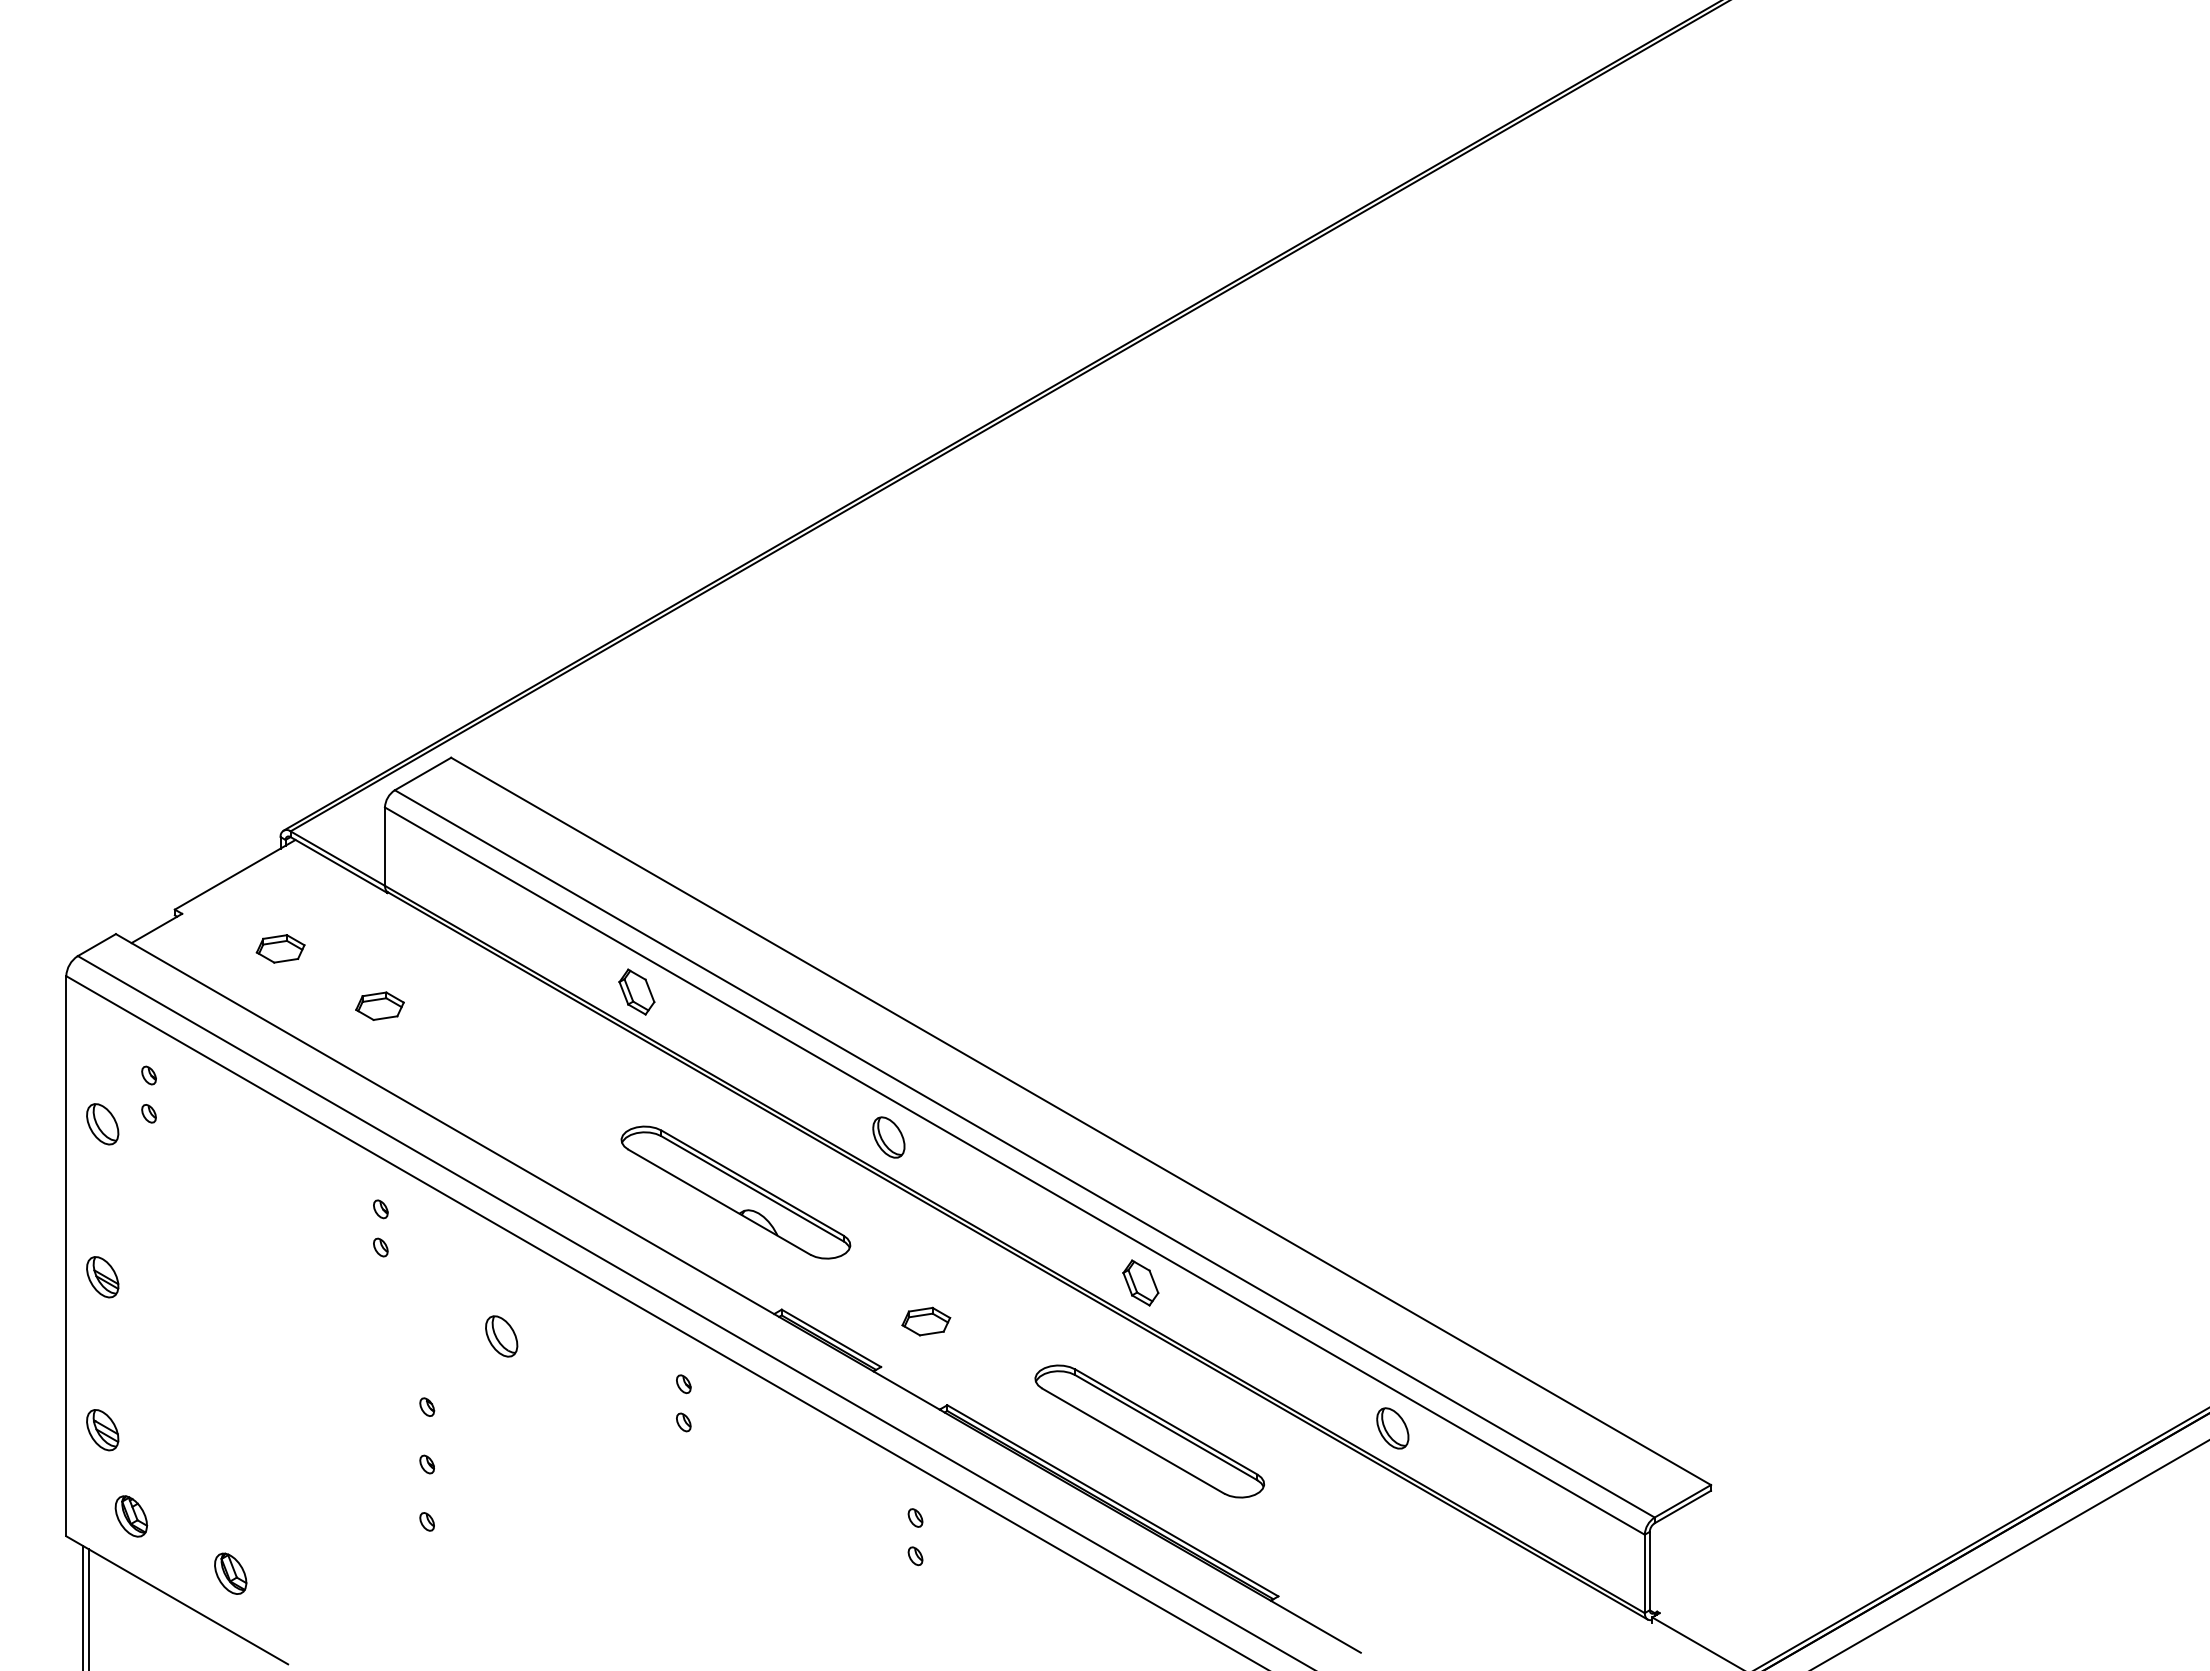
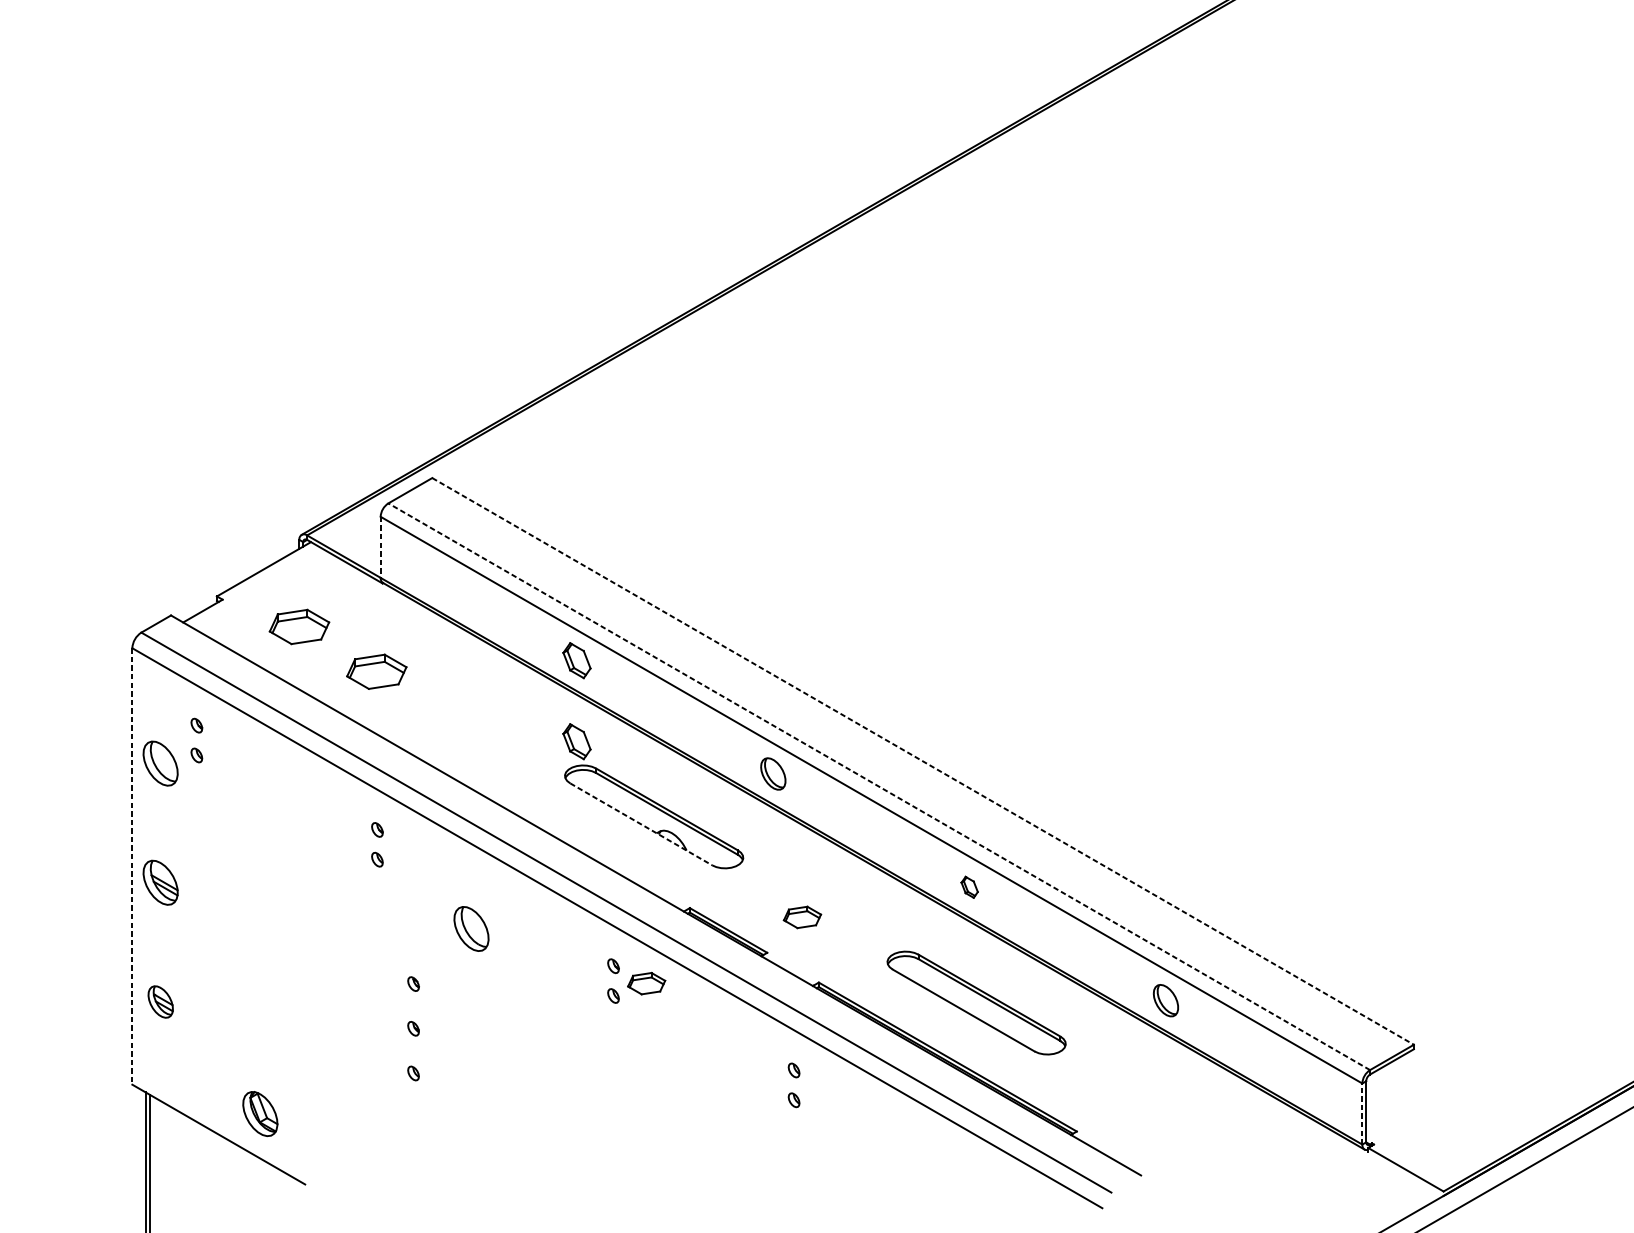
line: (384, 847) -> (380, 548), solid -> dashed
part: (280, 948) -> (299, 626), size x1.6
part: (379, 1005) -> (376, 671), size x1.6
part: (636, 1095) -> (576, 741), added
line: (1081, 1121) -> (923, 761), solid -> dashed
part: (102, 1124) -> (160, 763), size x1.4
line: (1024, 1153) -> (878, 786), solid -> dashed
line: (719, 1202) -> (641, 824), solid -> dashed
line: (66, 1256) -> (132, 866), solid -> dashed
part: (102, 1277) -> (160, 883), size x1.4
part: (1140, 1282) -> (969, 886), size x0.6
part: (501, 1336) -> (471, 929), size x1.4
part: (726, 1406) -> (646, 983), added
part: (131, 1516) -> (183, 1069), removed
part: (230, 1573) -> (260, 1113), size x1.4
line: (1644, 1573) -> (1362, 1113), solid -> dashed

